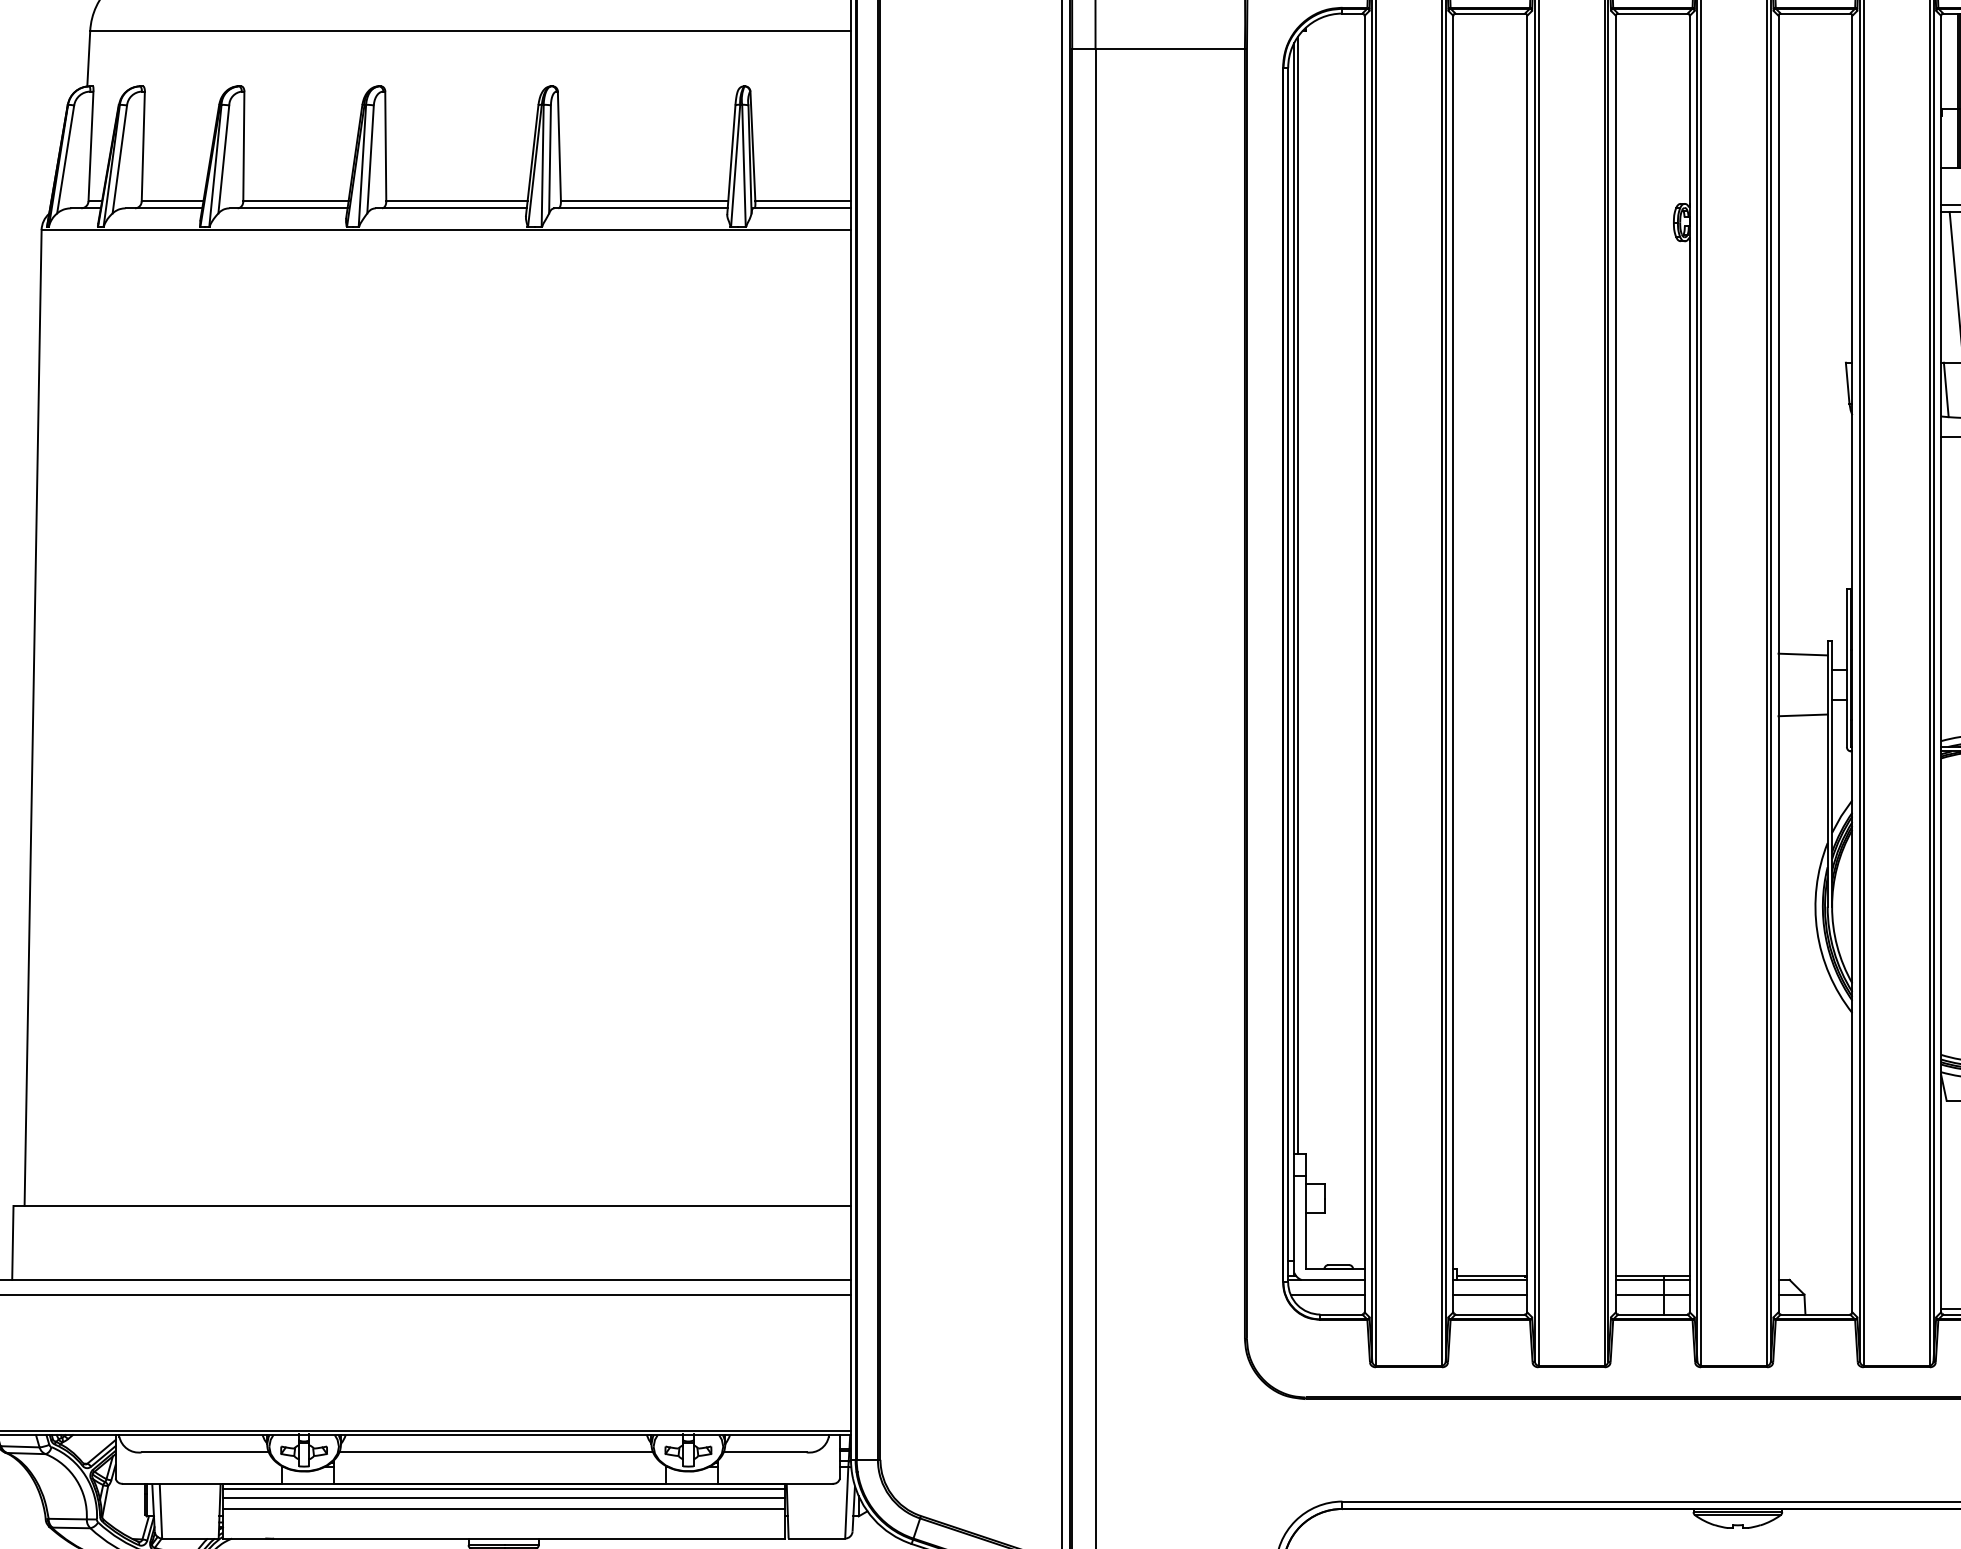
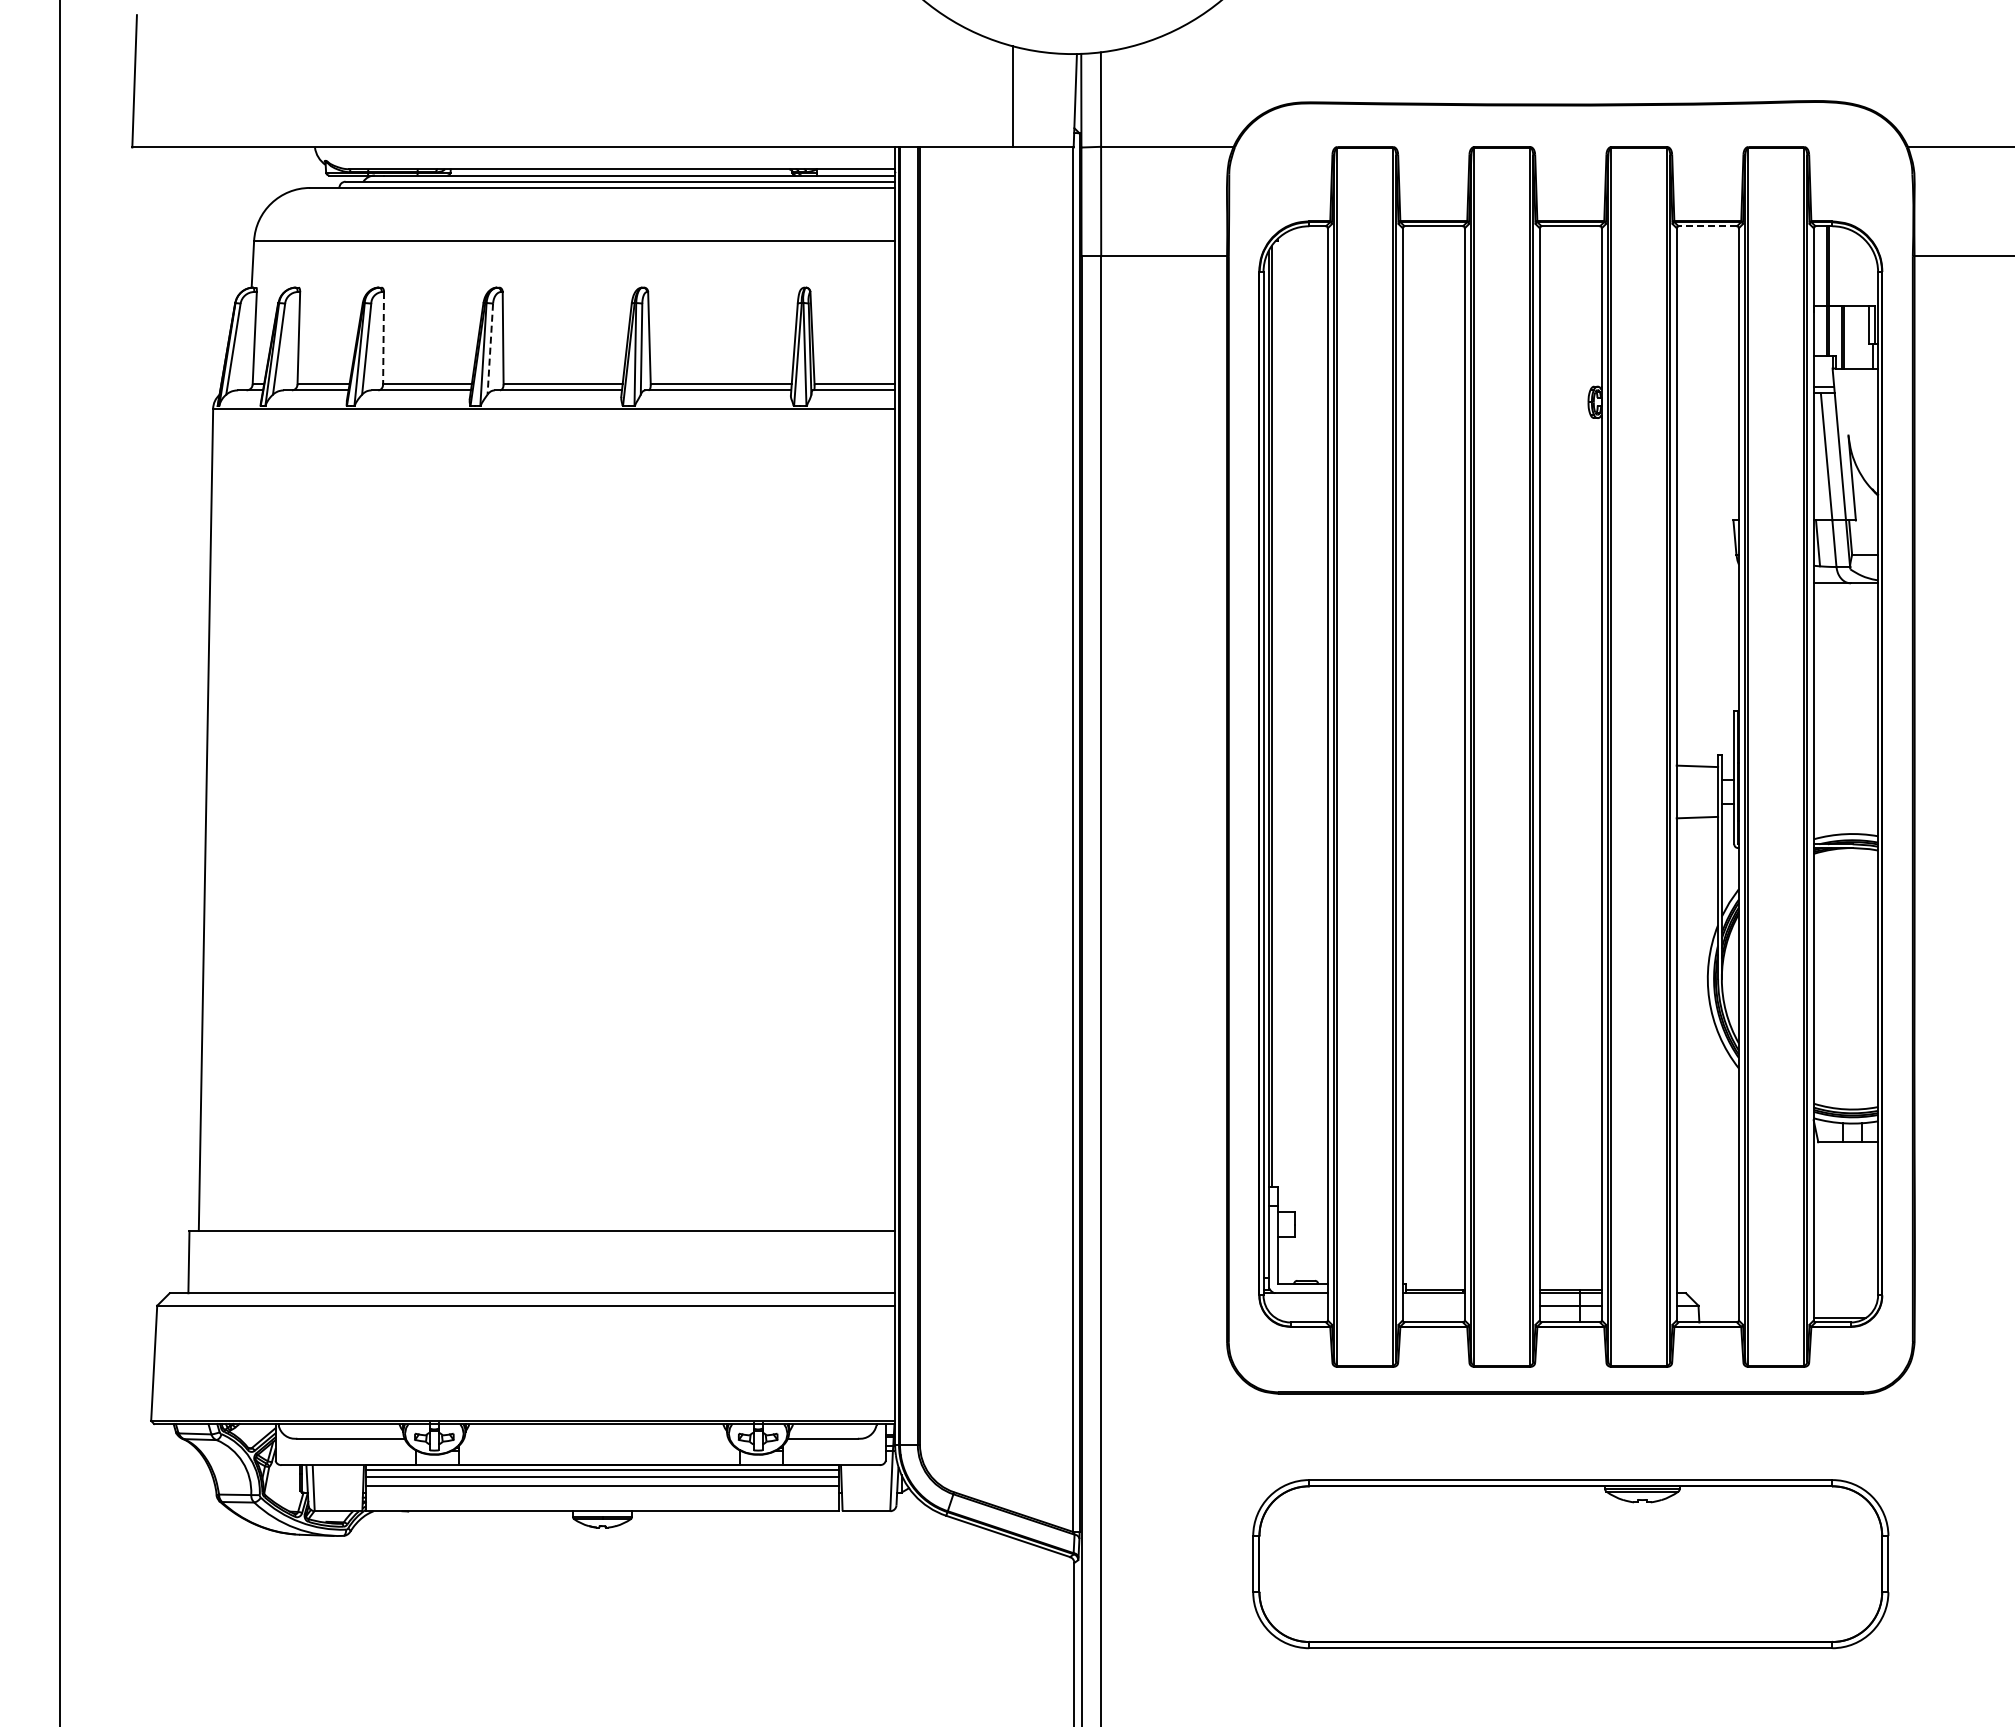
line: (1815, 13) -> (1707, 226), solid -> dashed
line: (243, 146) -> (383, 338), solid -> dashed
line: (370, 159) -> (490, 349), solid -> dashed
line: (1327, 1294) -> (1296, 1305), removed
line: (1489, 1294) -> (1433, 1305), removed
line: (495, 1452) -> (595, 1438), removed

